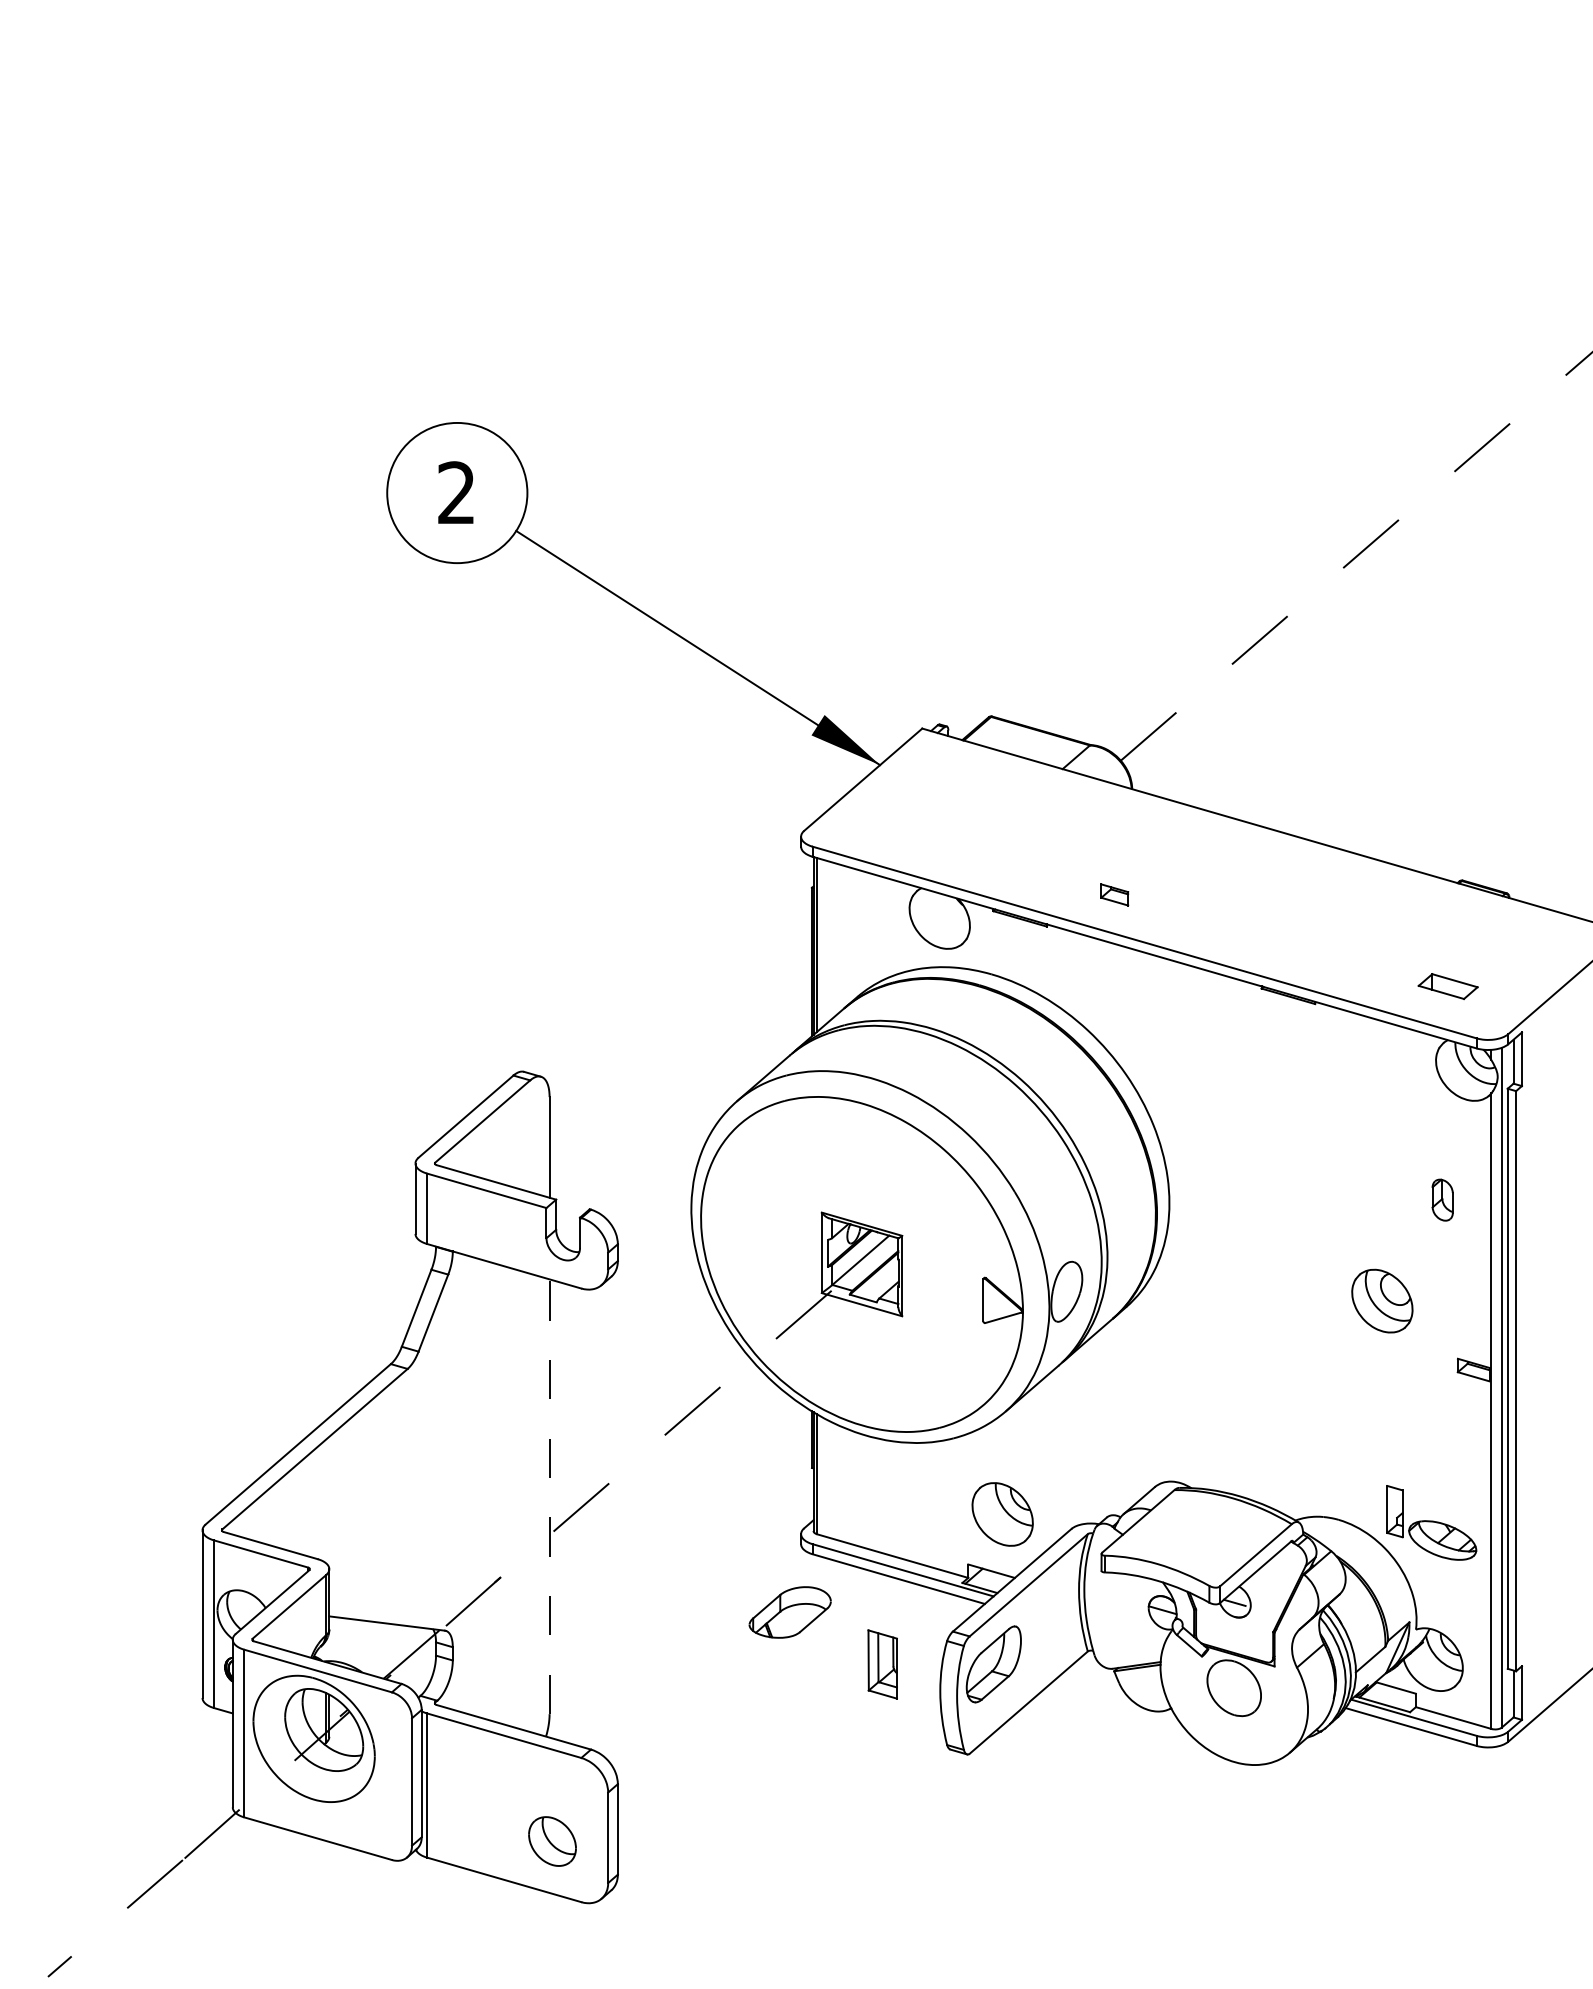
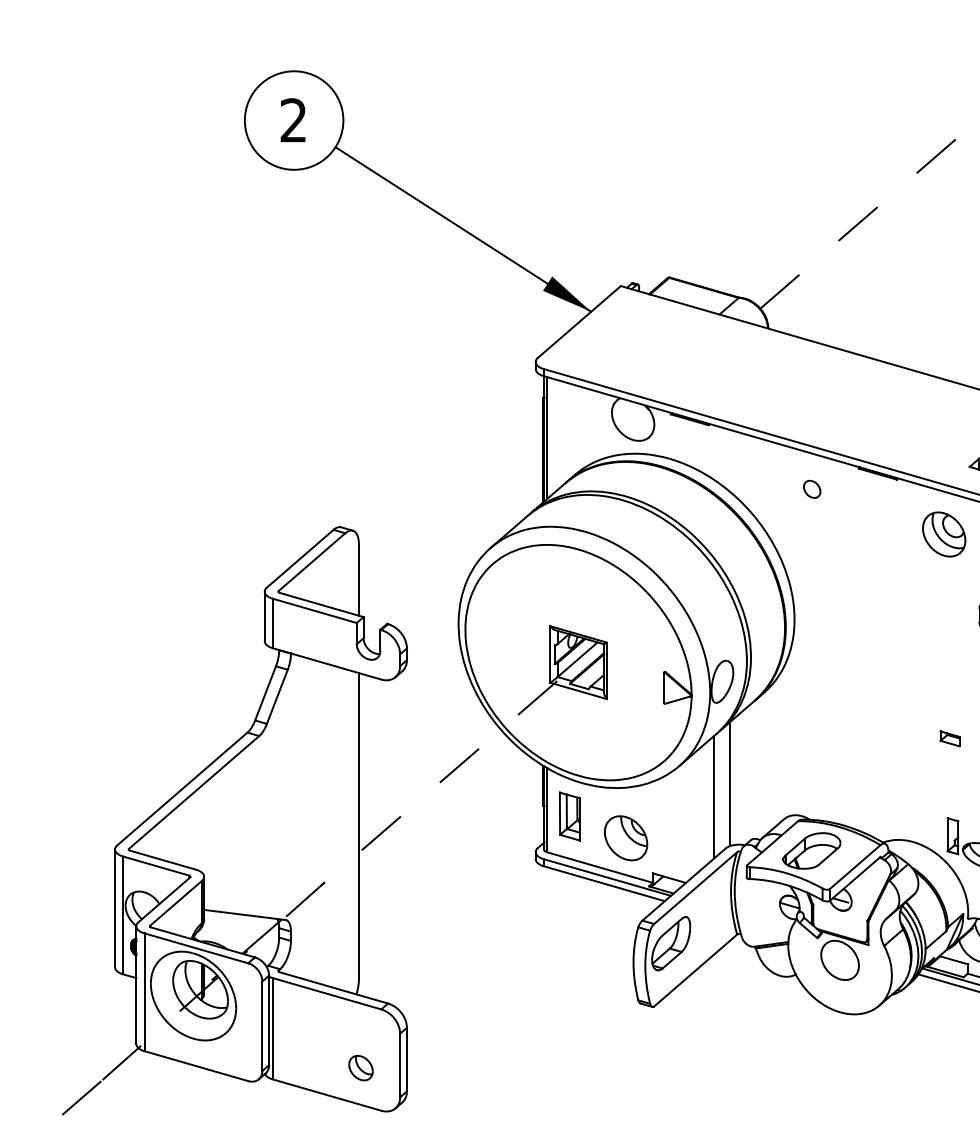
part: (1114, 894) -> (949, 738), moved
part: (1194, 1017) -> (812, 489), added
part: (1382, 1300) -> (944, 534), moved
line: (1077, 1437) -> (729, 784), added
line: (1055, 1455) -> (714, 796), added
line: (549, 1496) -> (358, 825), dashed -> solid
part: (1002, 1514) -> (625, 838), moved
part: (789, 1612) -> (811, 850), moved
part: (882, 1664) -> (569, 816), moved
part: (552, 1841) -> (361, 1068), size x0.71

